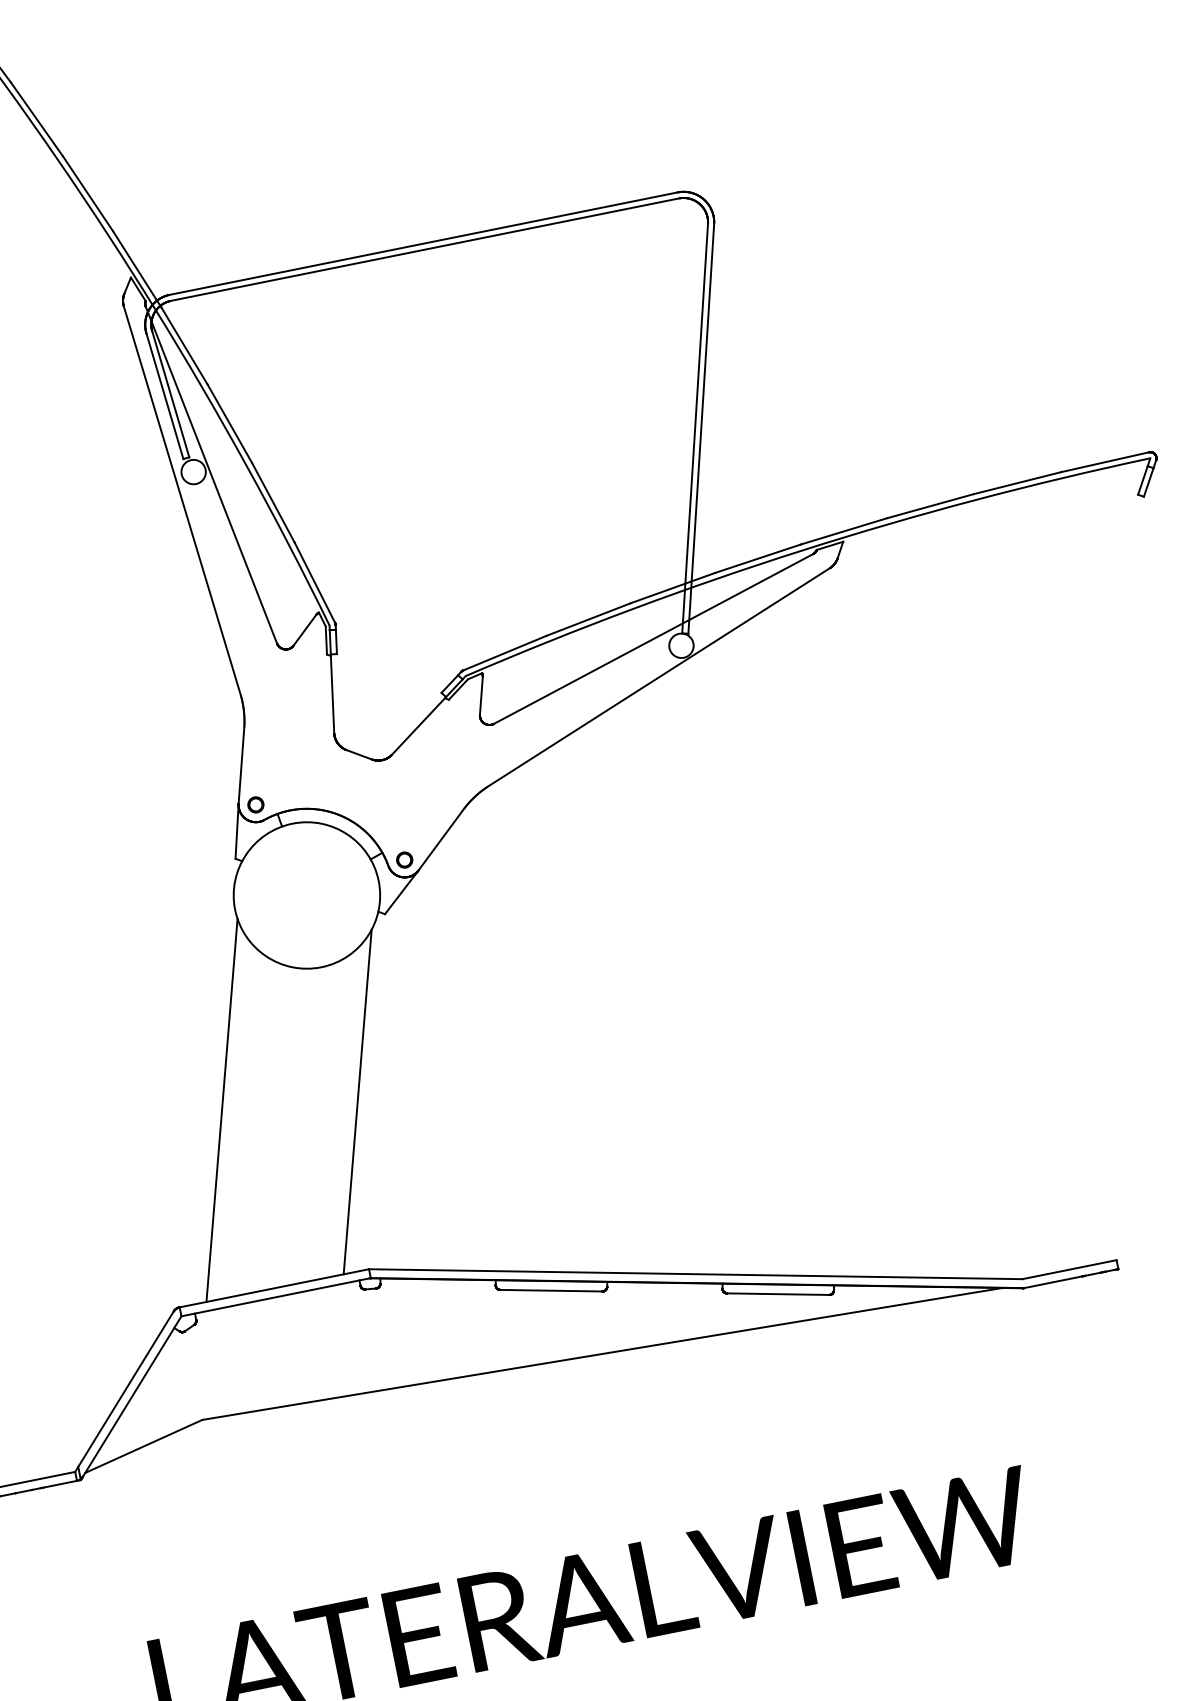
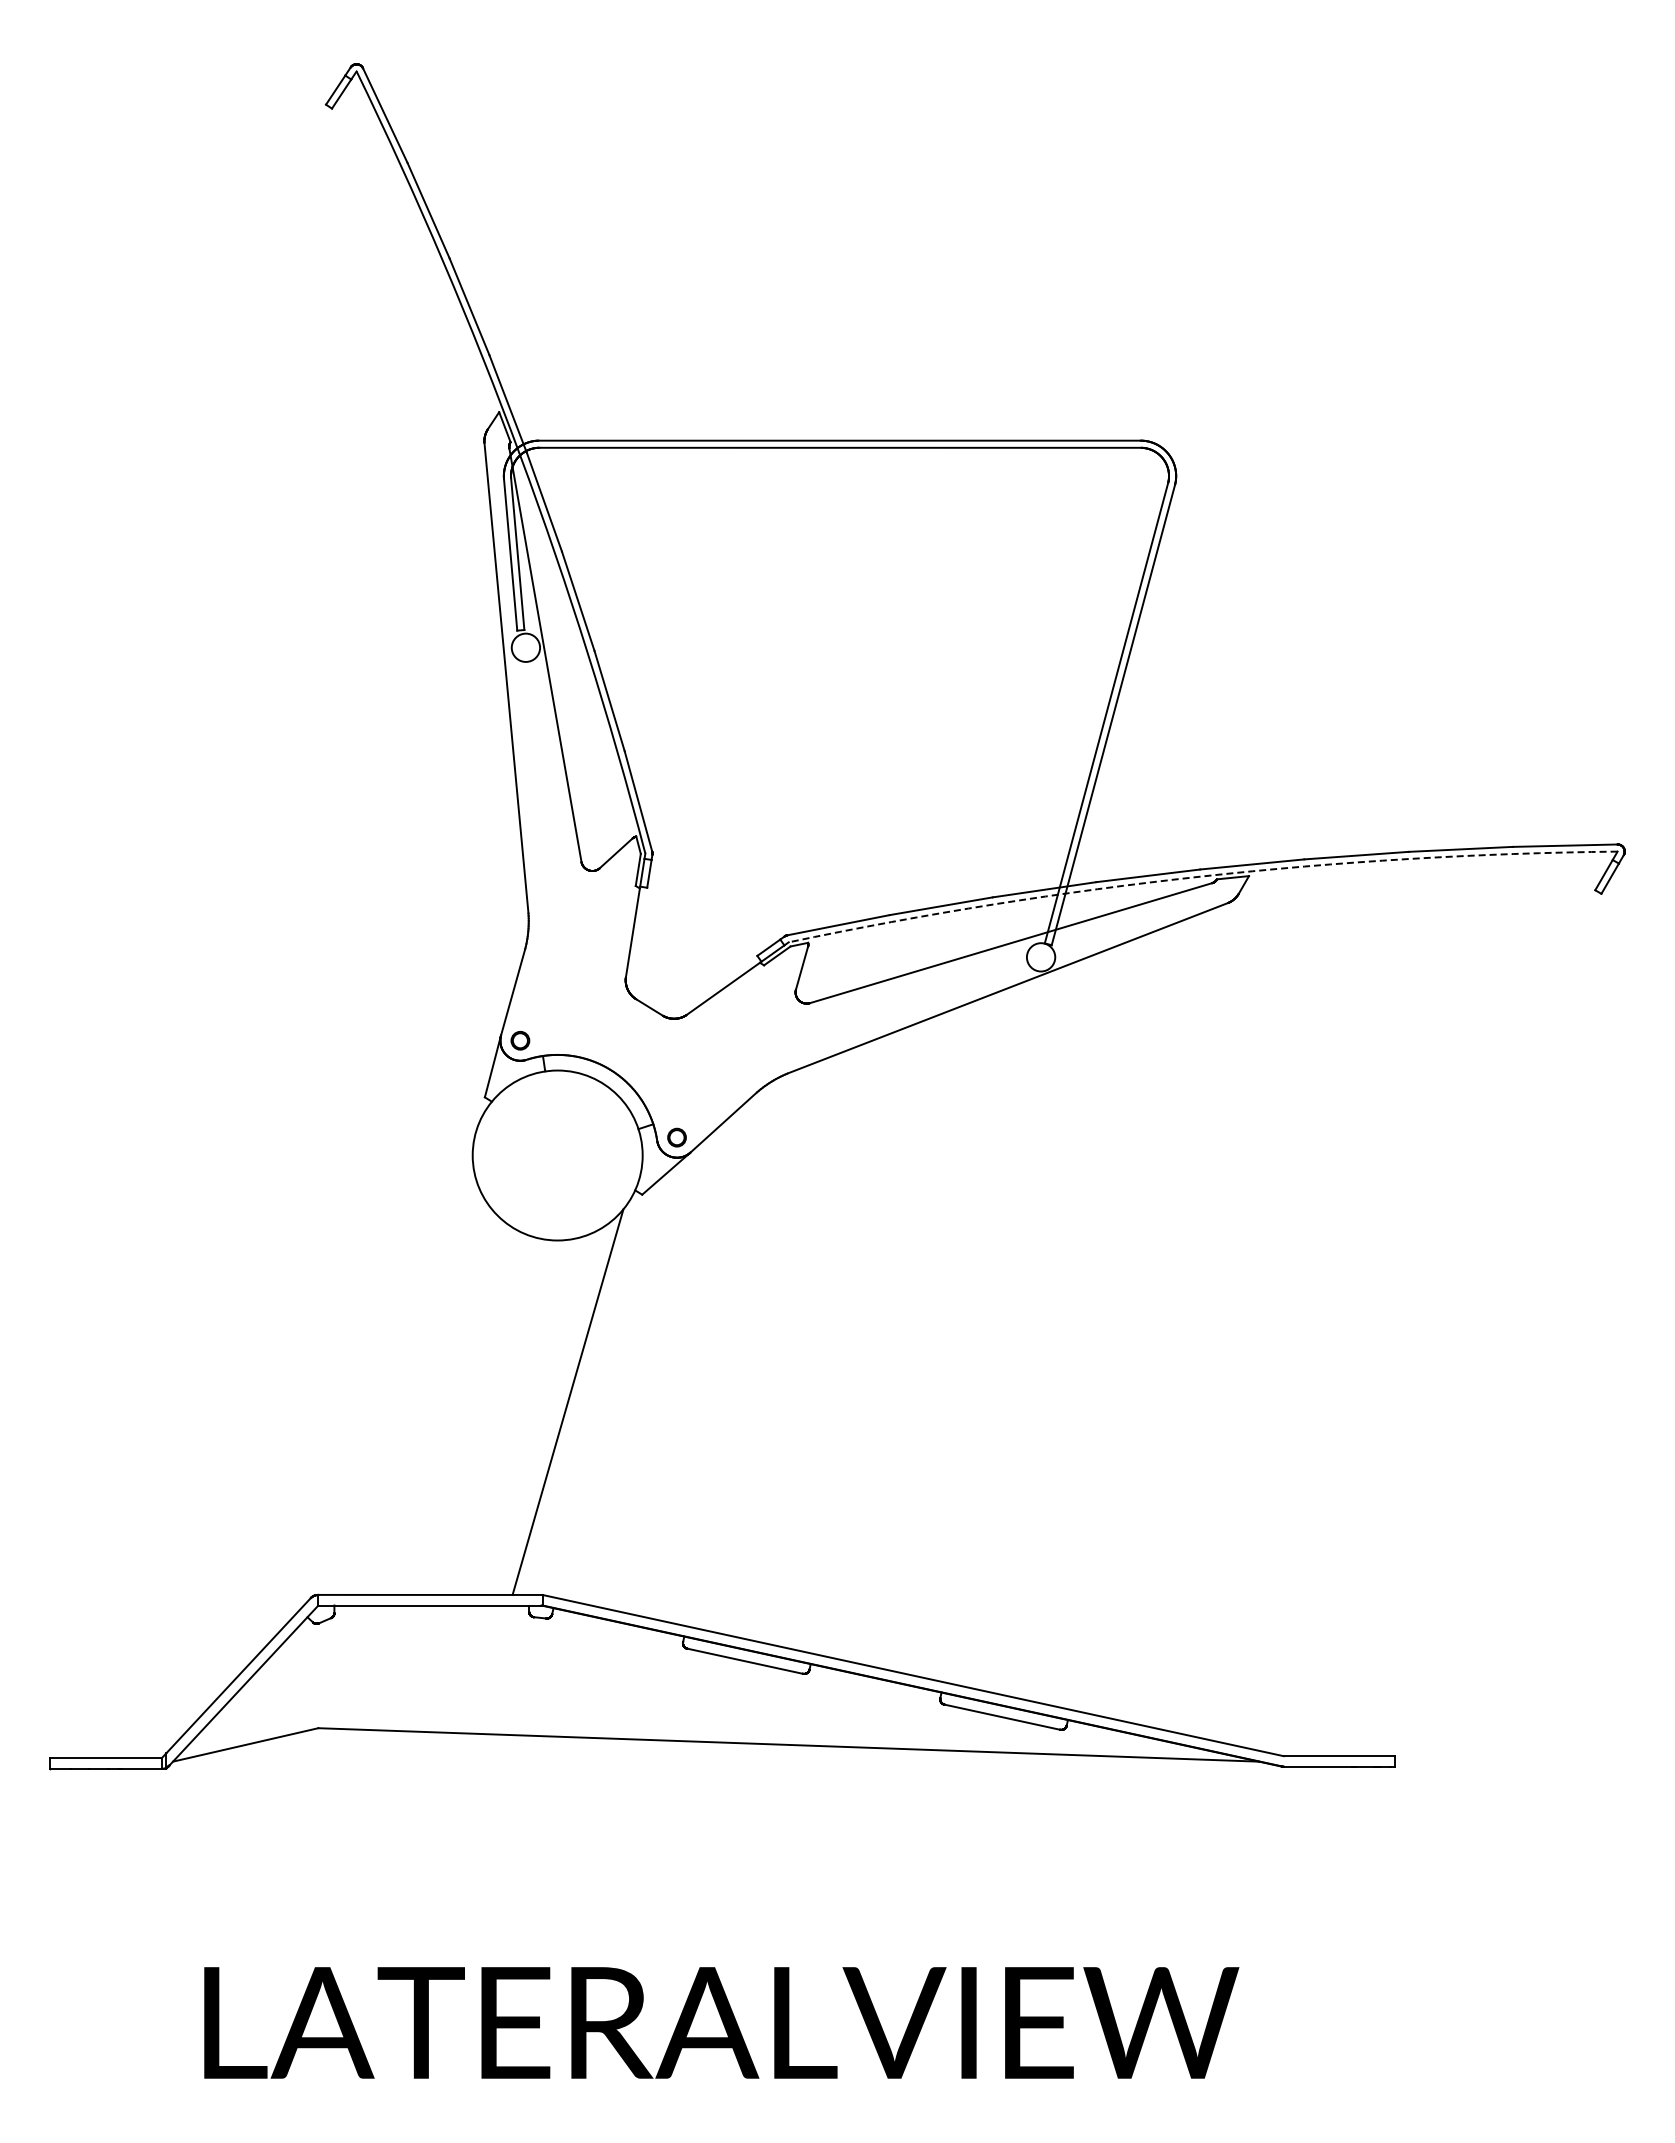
arc: (802, 550) -> (1200, 876), solid -> dashed
line: (221, 1110) -> (411, 1380), removed

